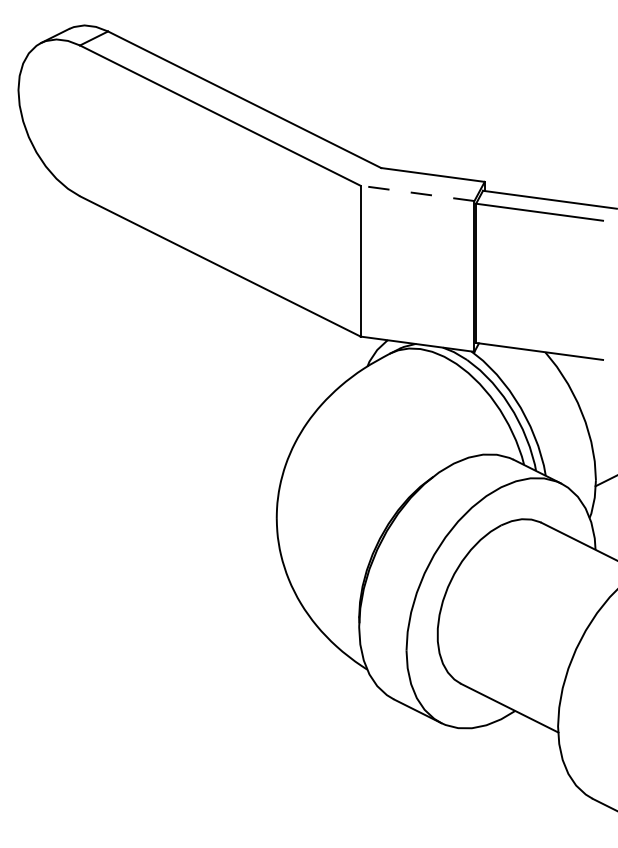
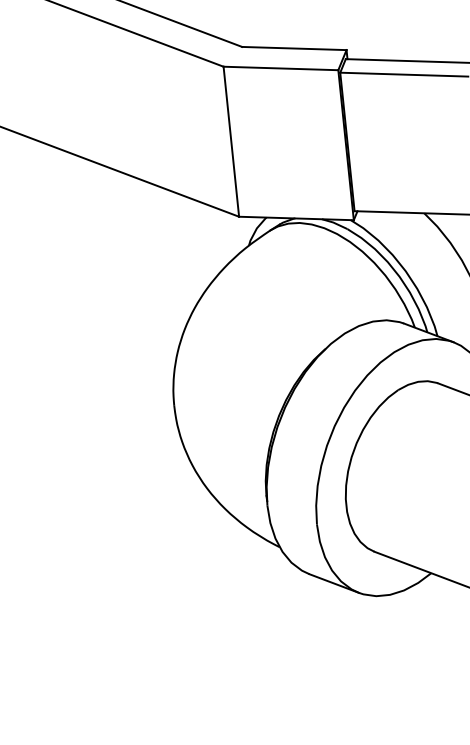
line: (417, 193) -> (280, 68), dashed -> solid

